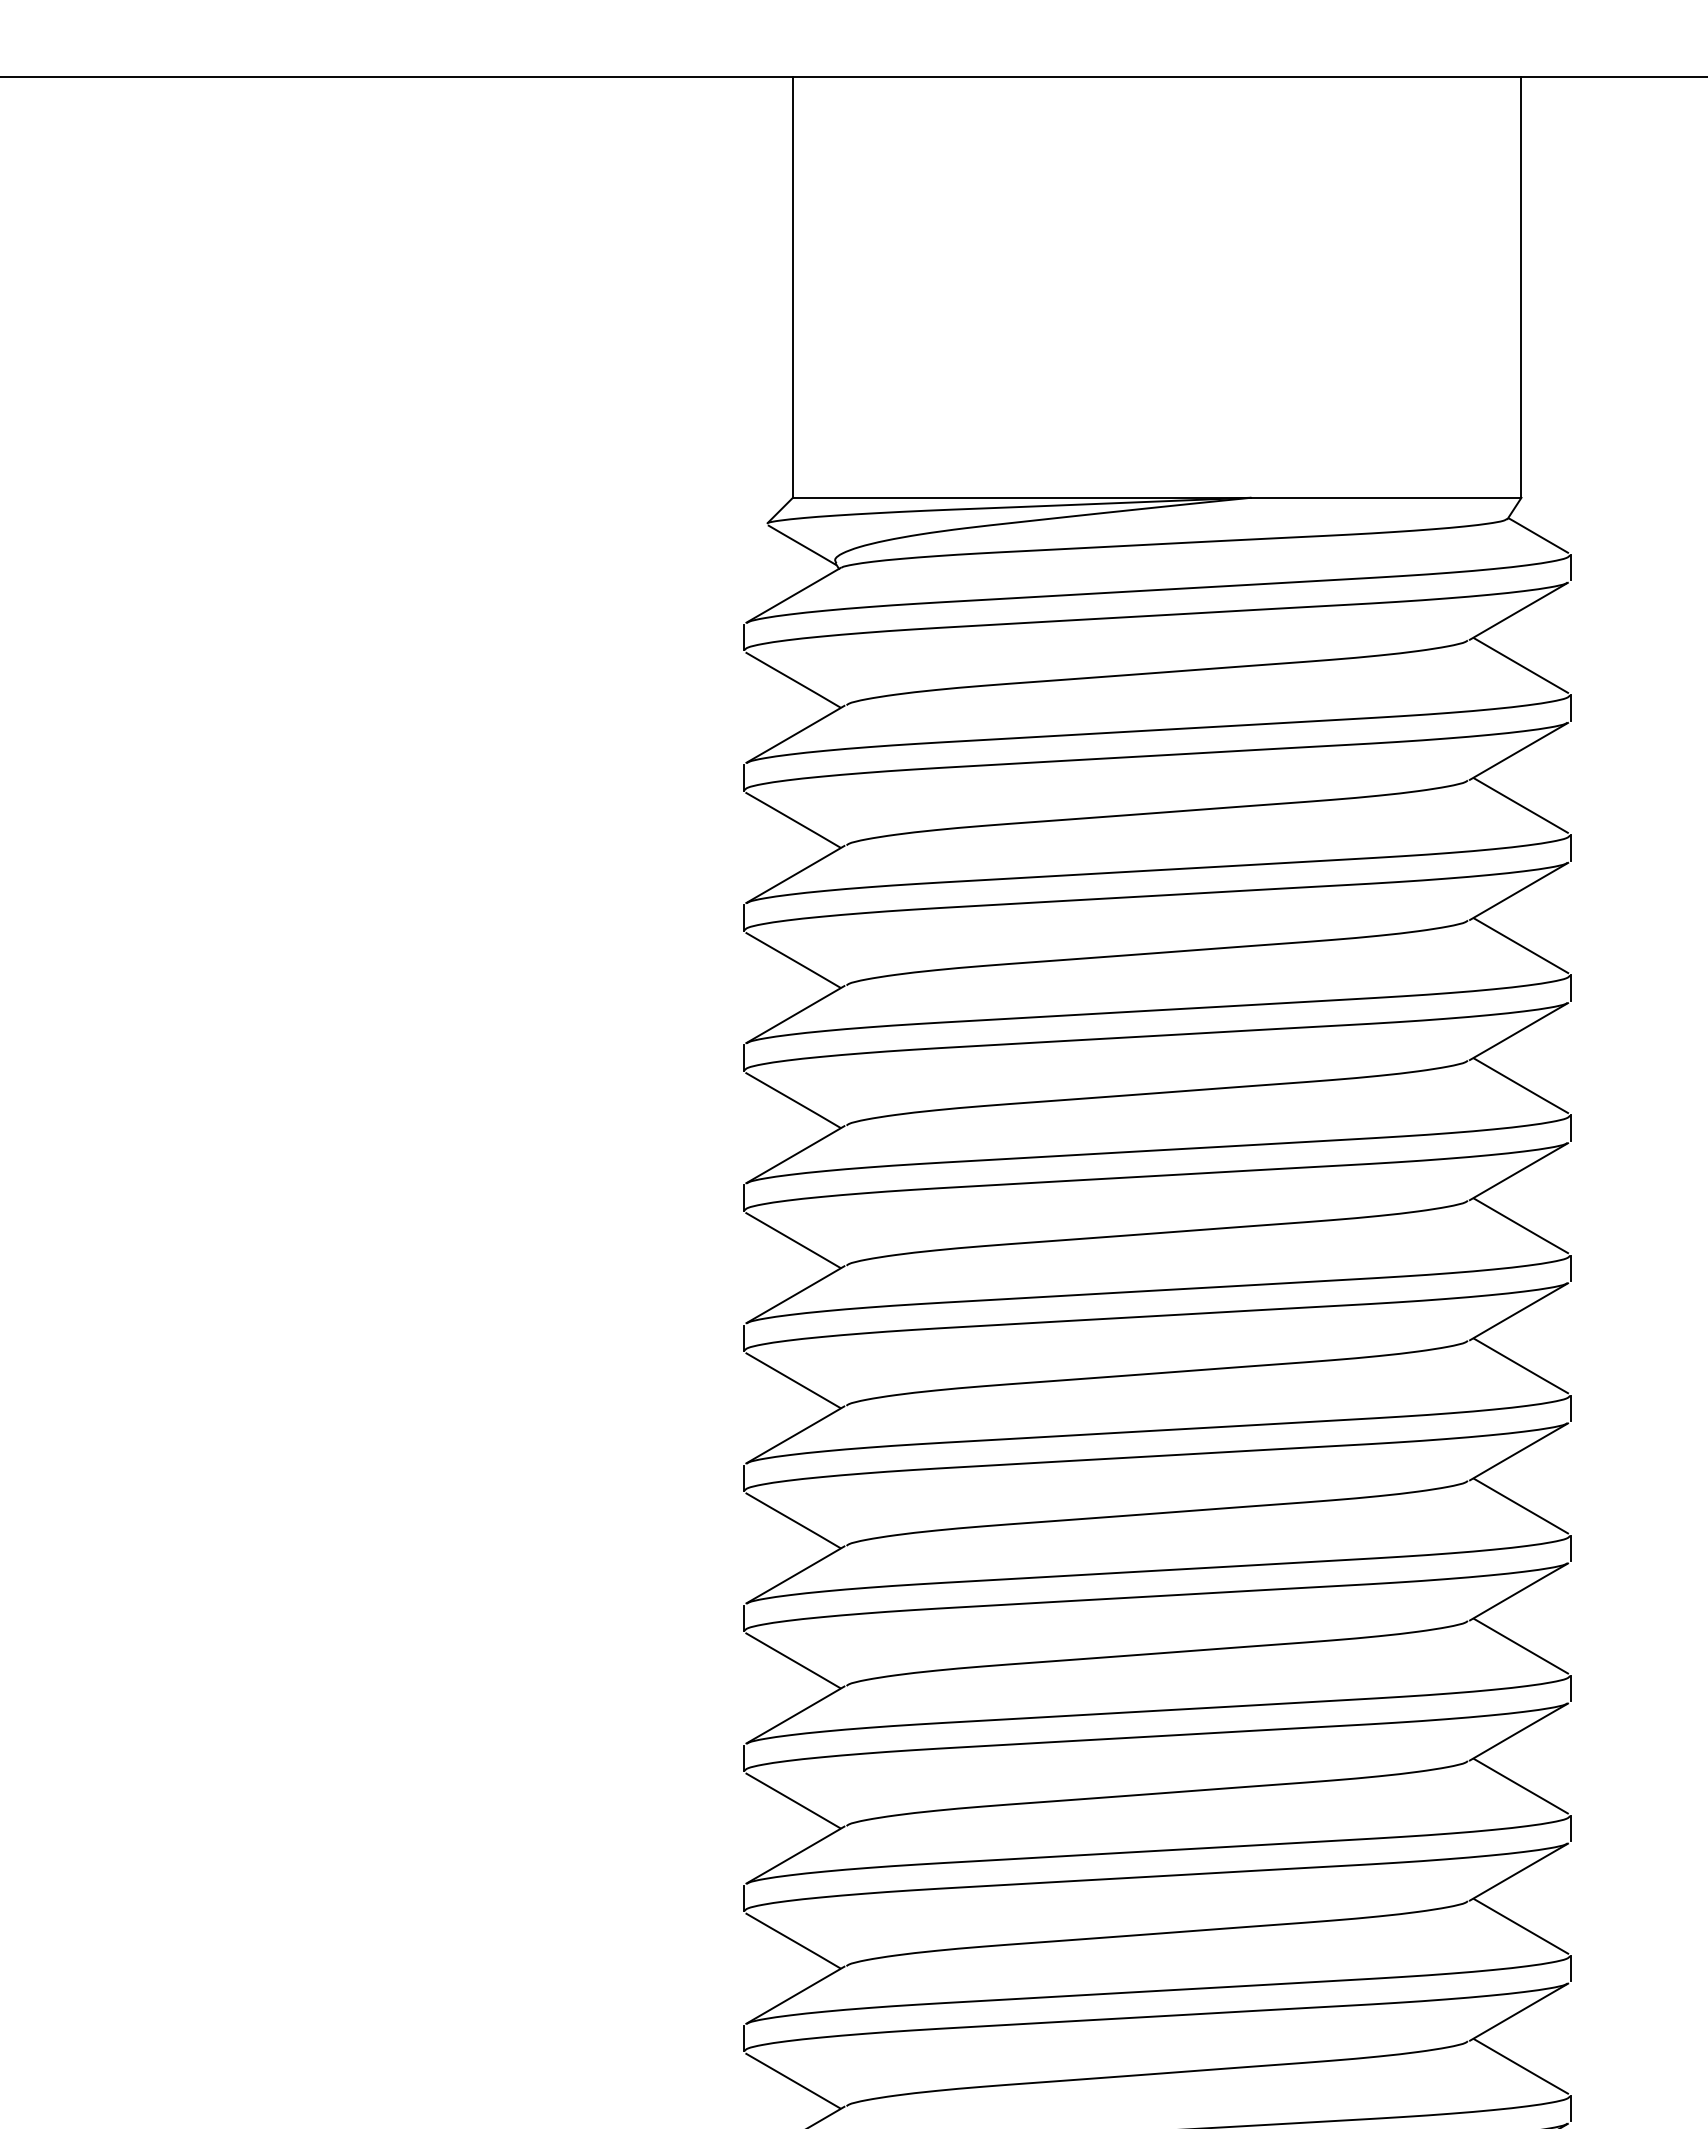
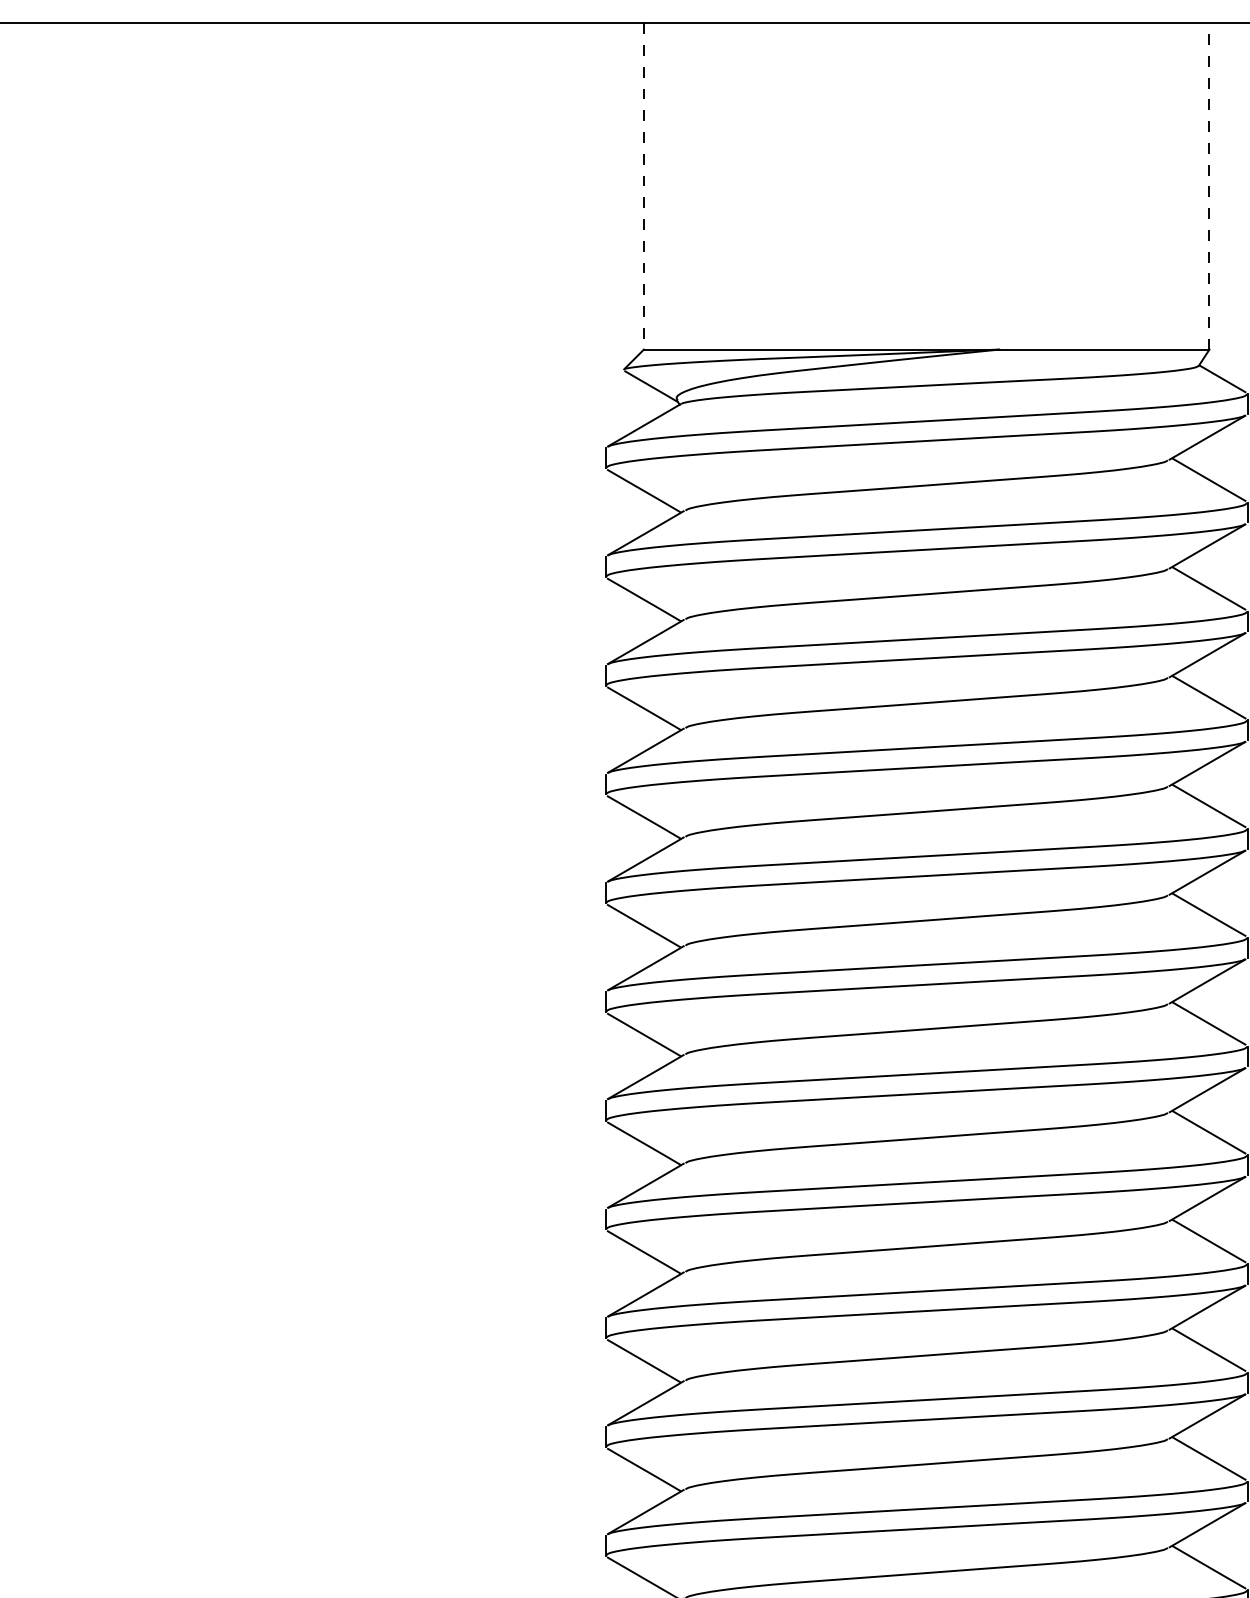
line: (1521, 287) -> (1209, 186), solid -> dashed
line: (792, 288) -> (643, 187), solid -> dashed

